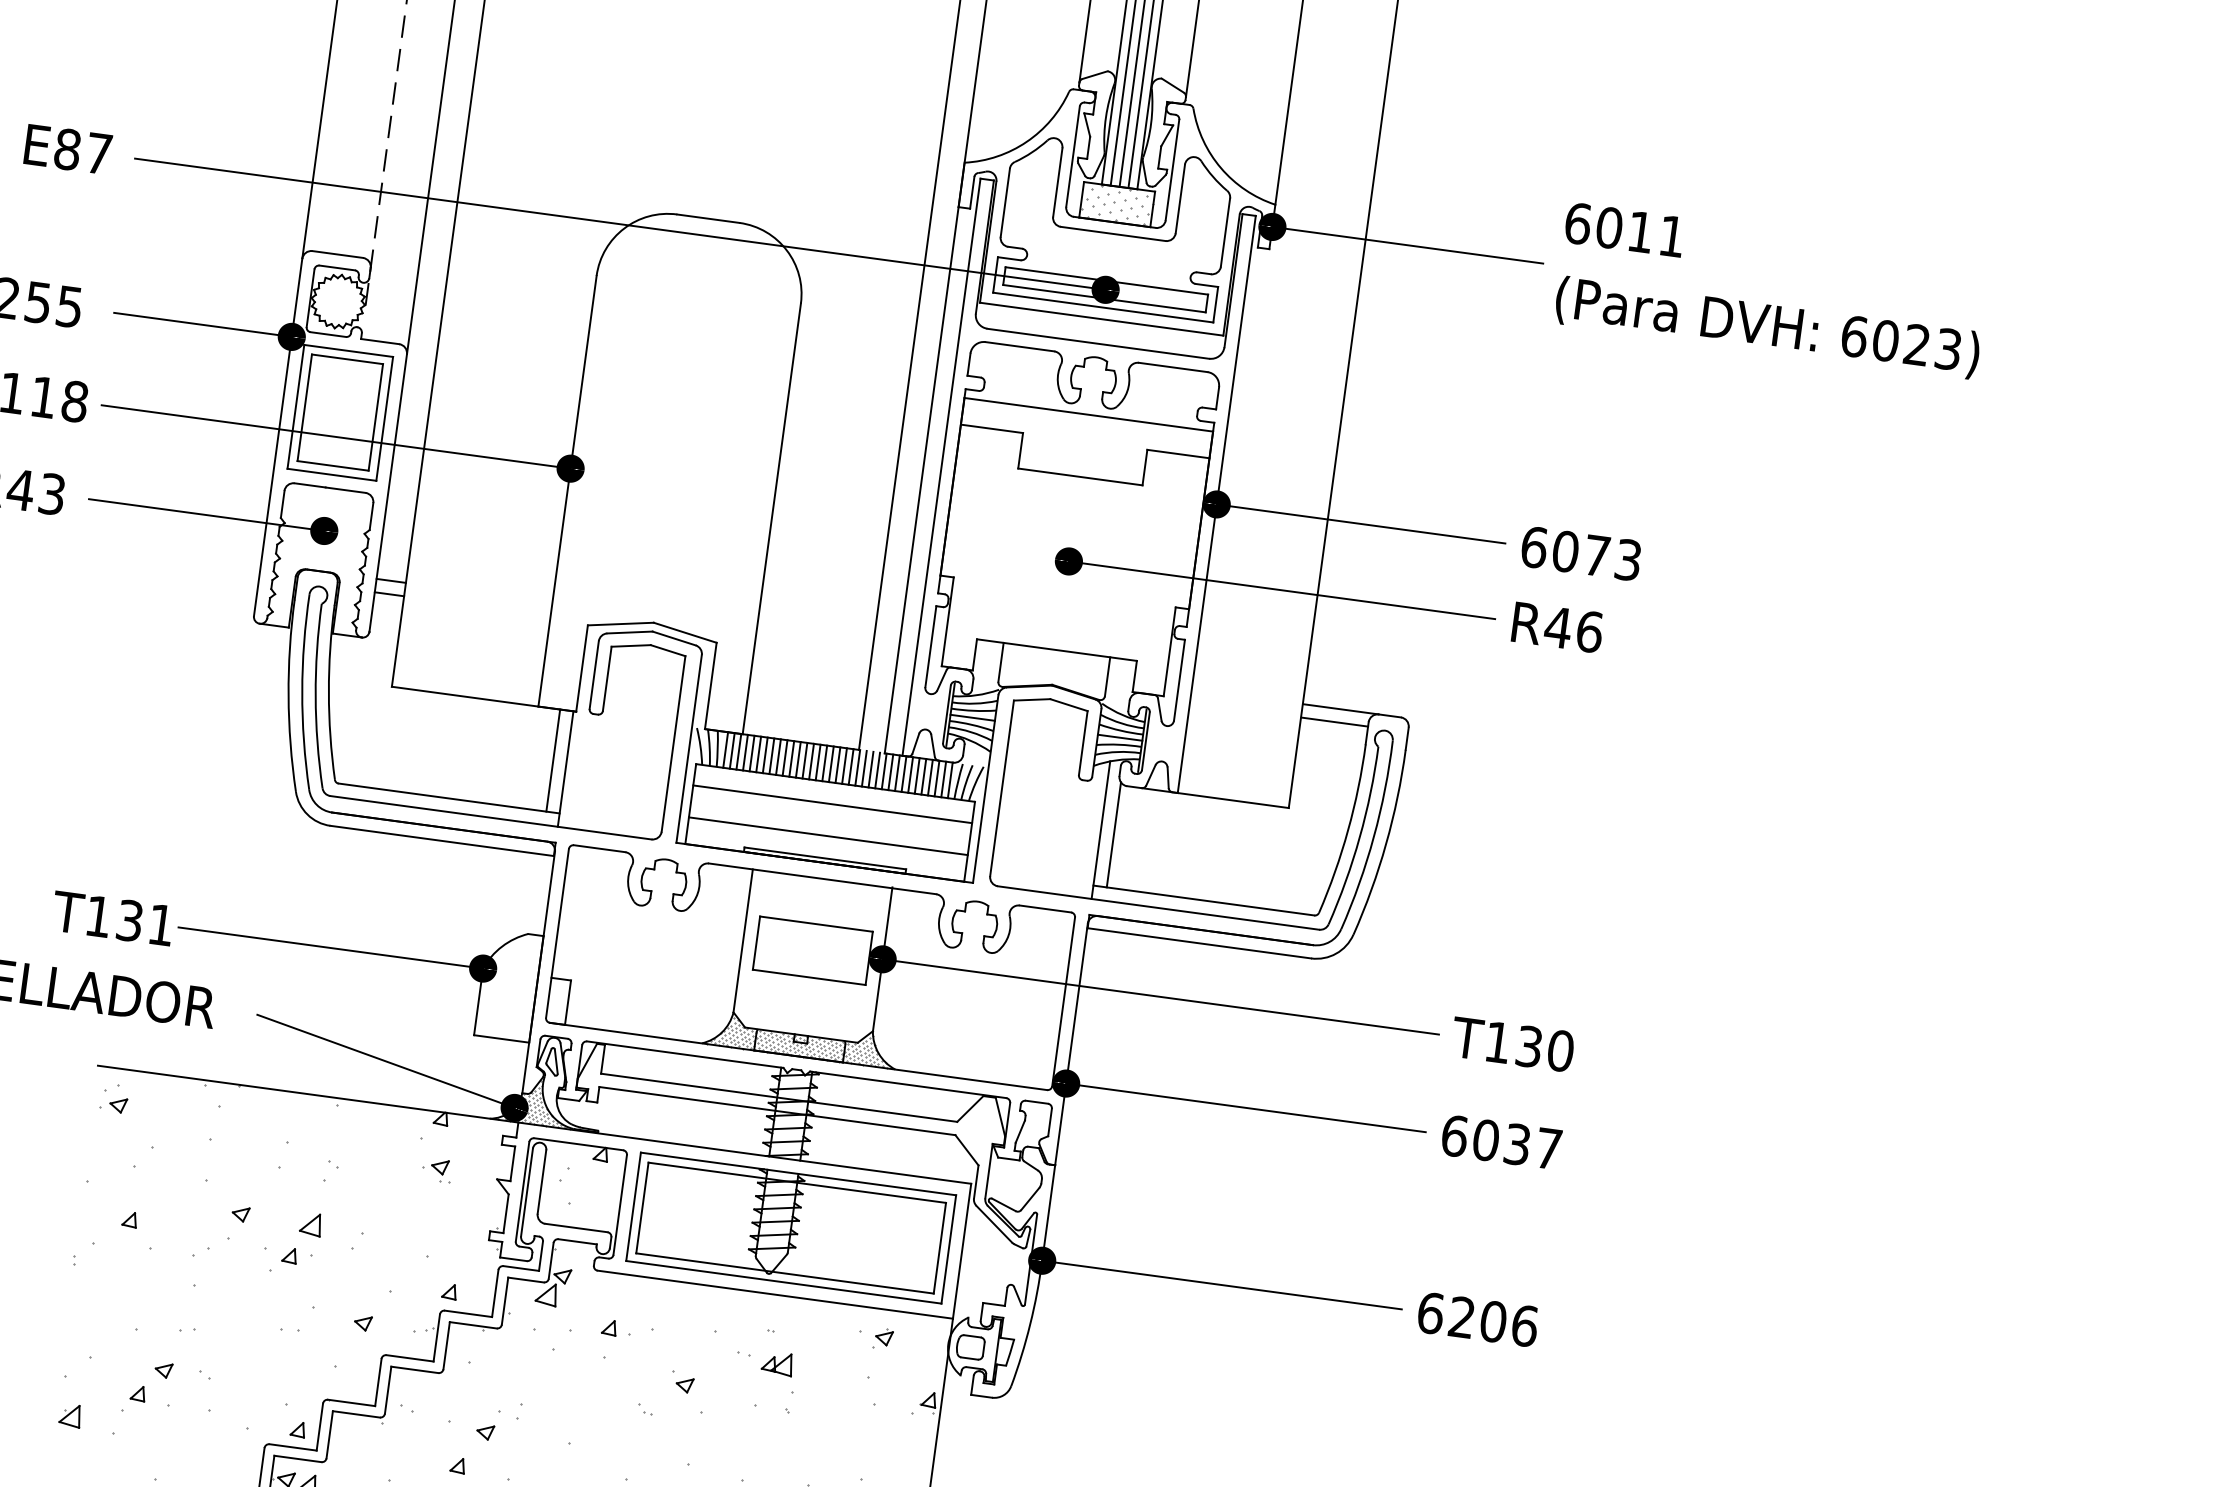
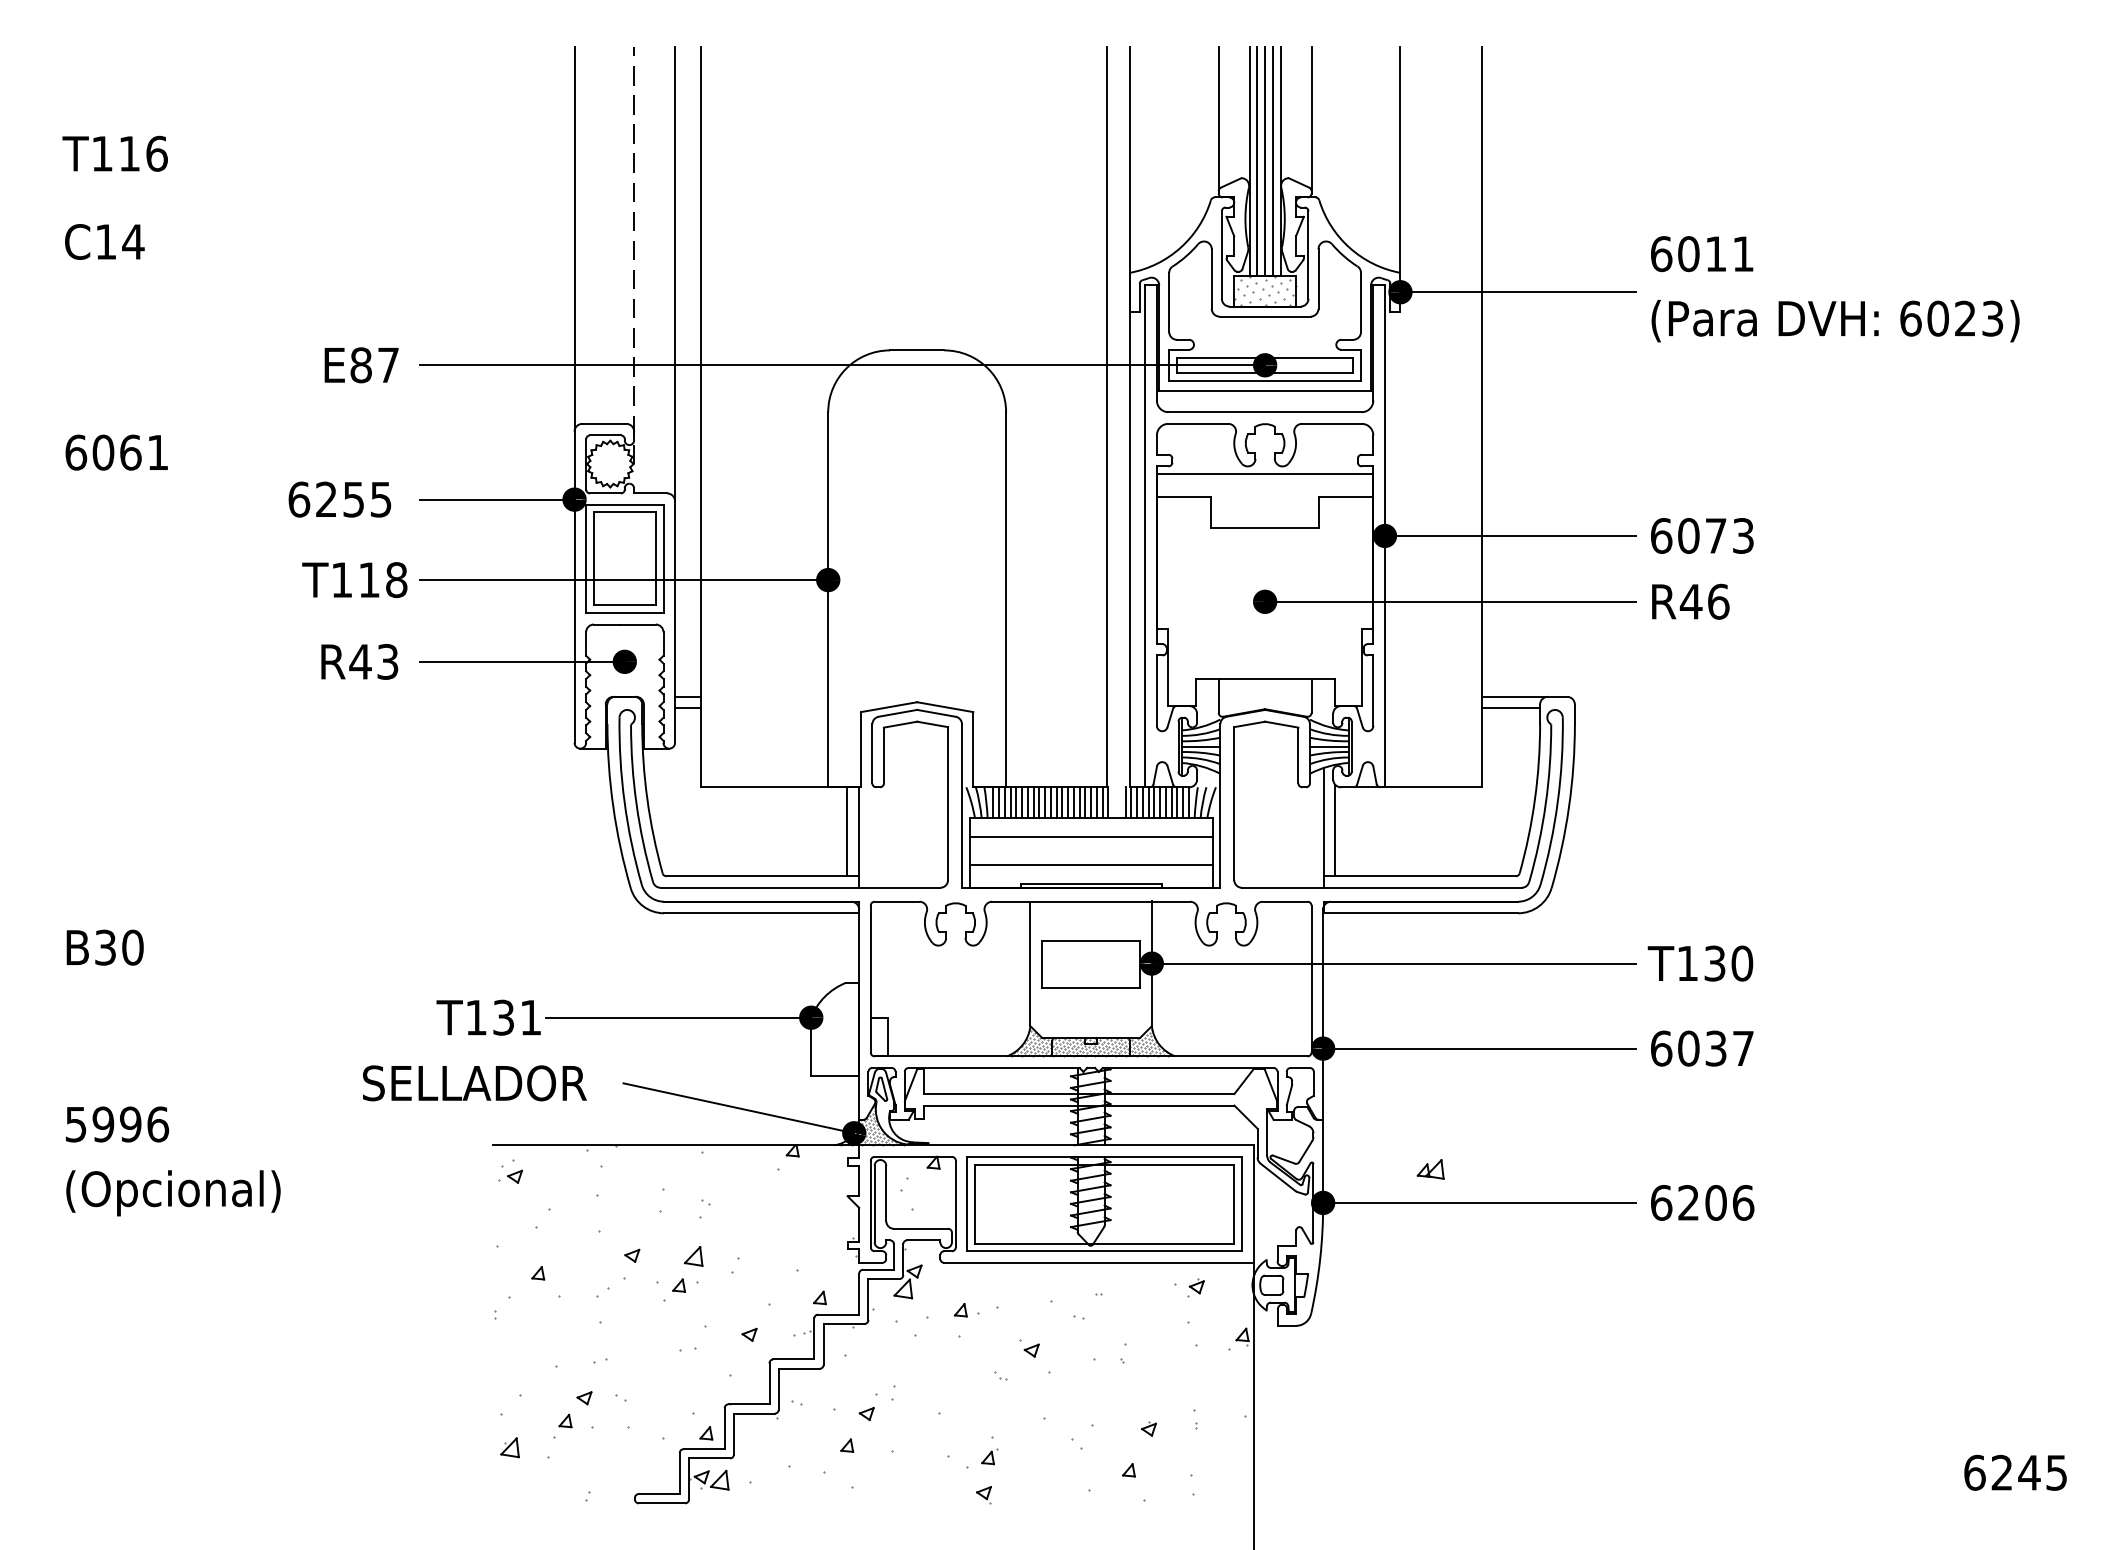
line: (864, 768) -> (1114, 802), removed
line: (870, 769) -> (1119, 802), removed
part: (437, 1170) -> (795, 1195), removed
part: (777, 1363) -> (1430, 1169), moved

